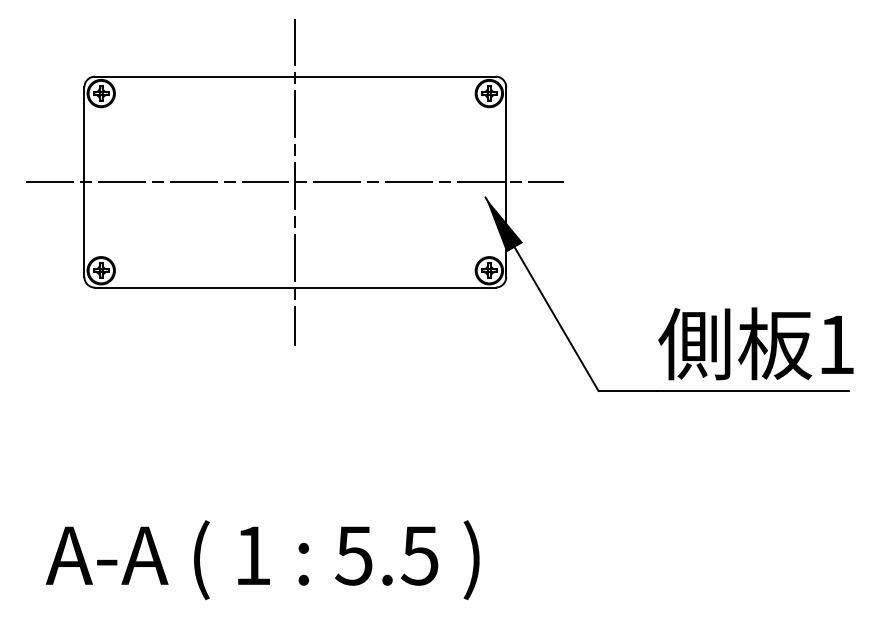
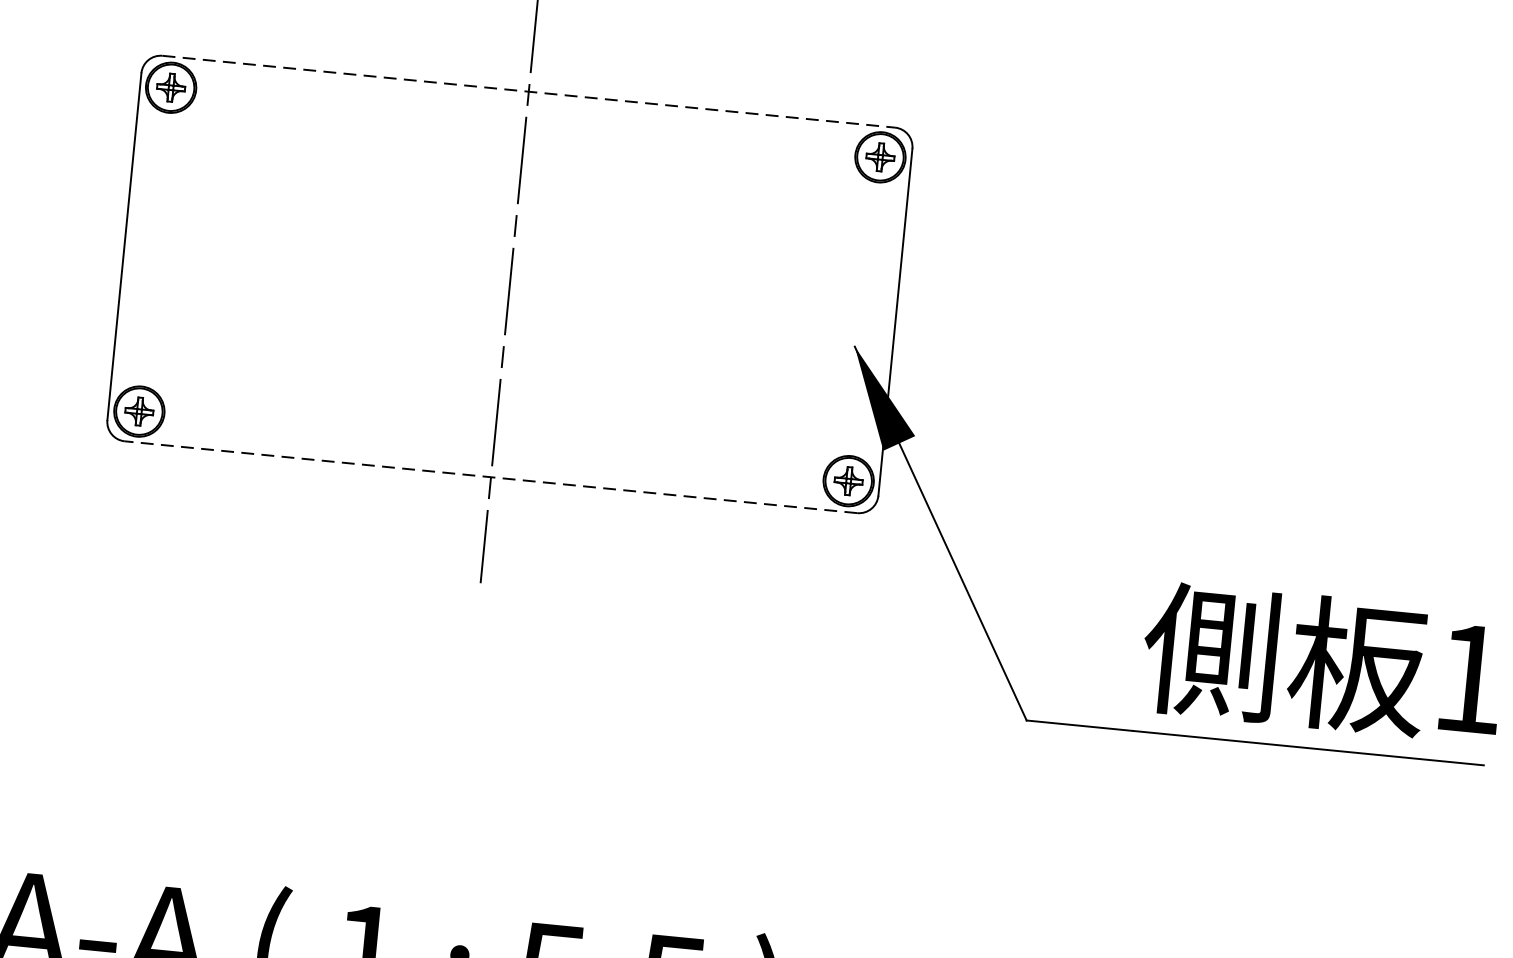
line: (295, 76) -> (529, 91), solid -> dashed
line: (295, 182) -> (510, 285), removed
line: (294, 287) -> (489, 476), solid -> dashed

